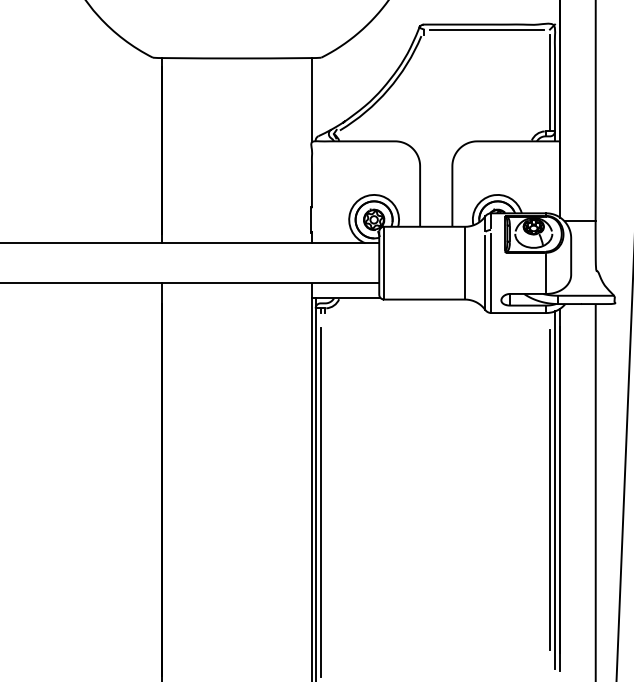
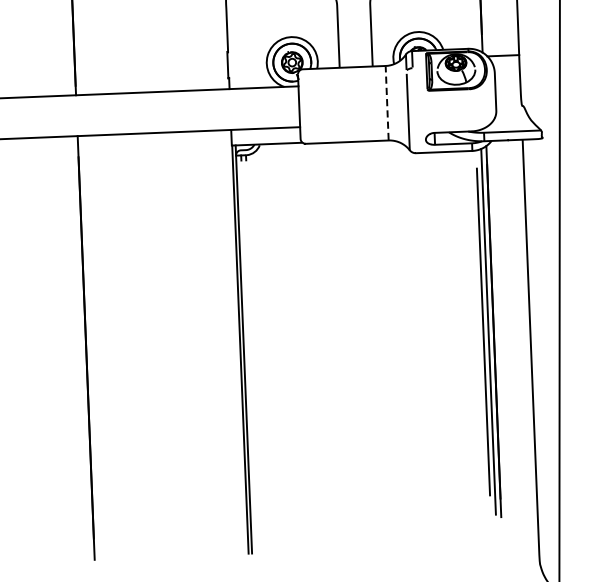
line: (384, 263) -> (304, 106), removed
line: (465, 263) -> (387, 103), solid -> dashed
line: (491, 273) -> (414, 112), removed
line: (546, 273) -> (471, 110), removed
line: (320, 502) -> (249, 354), removed

